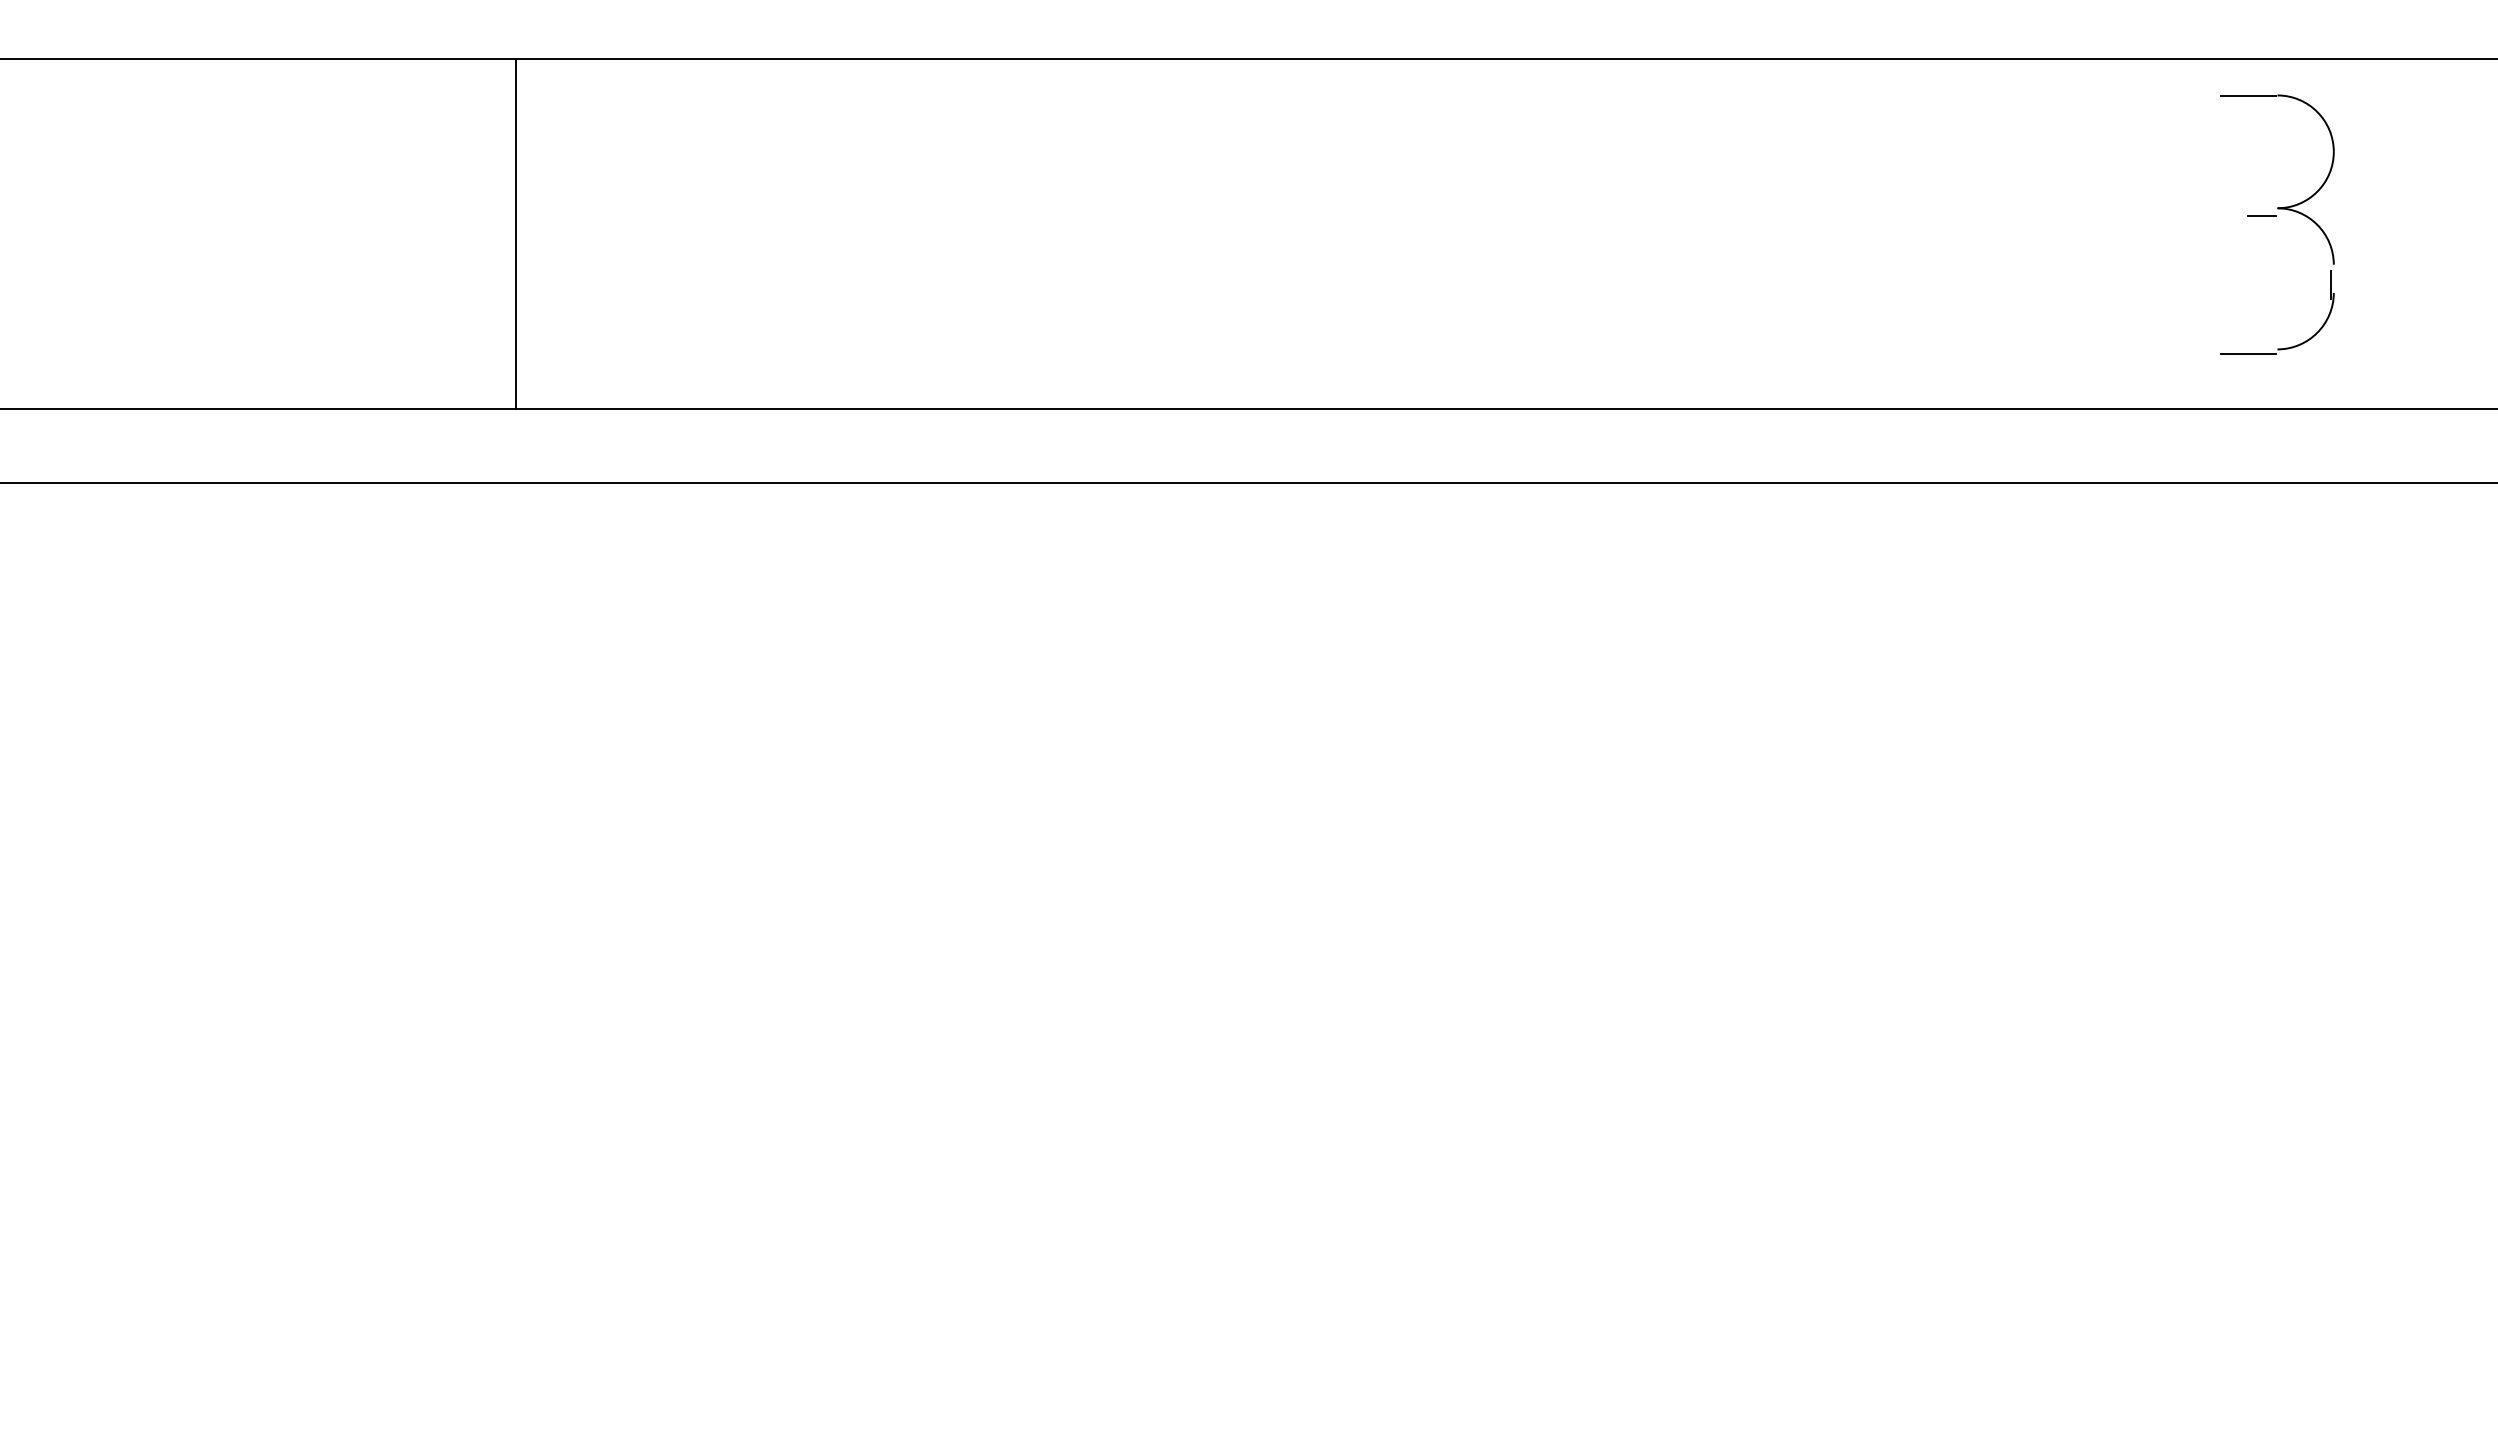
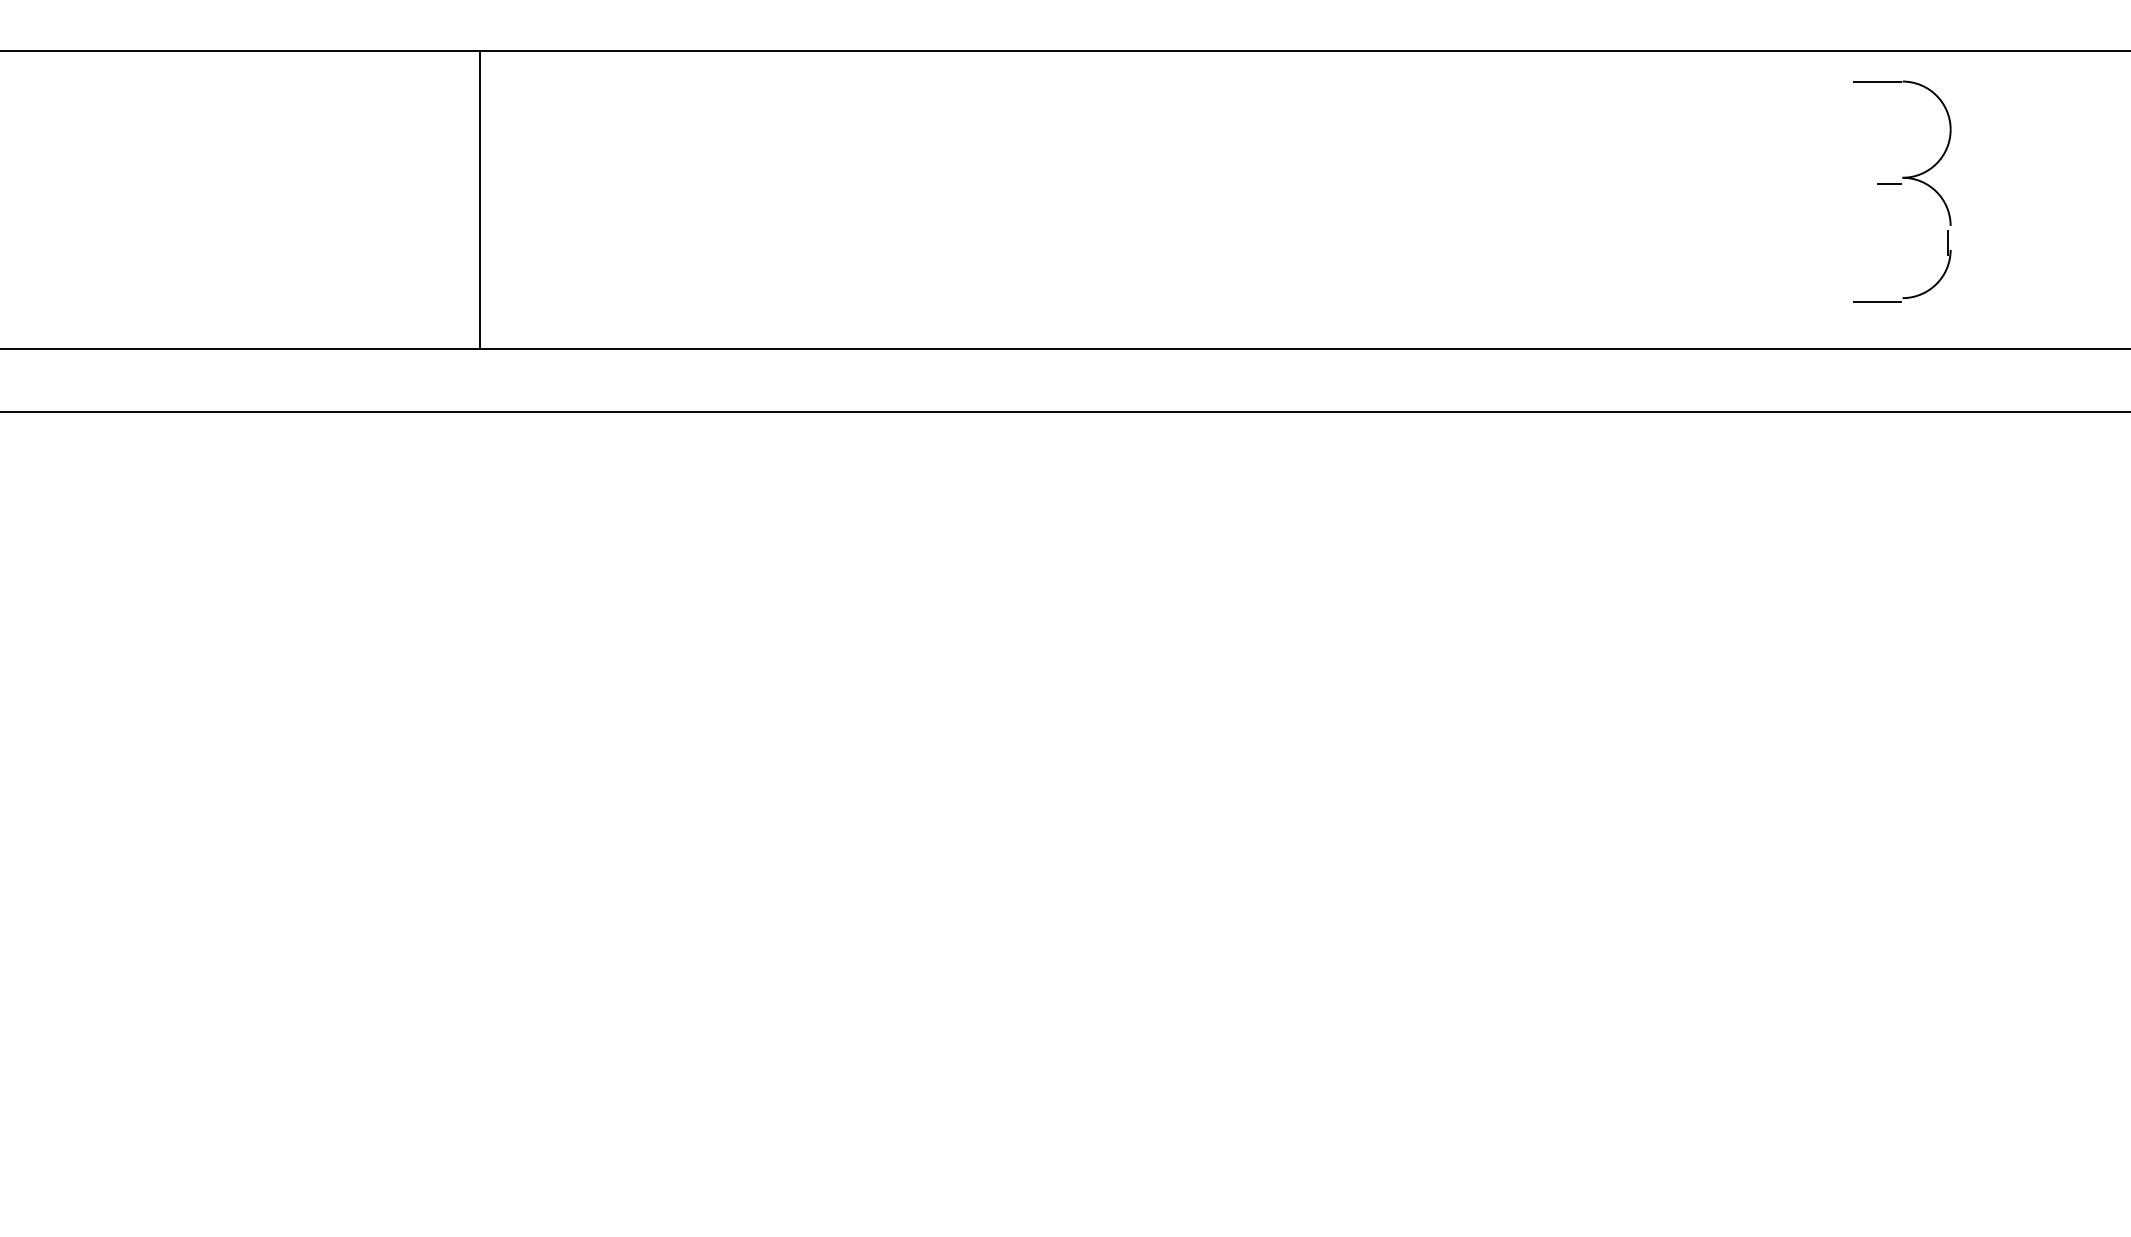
part: (2276, 216) -> (1901, 184), moved
line: (516, 234) -> (479, 200), moved

